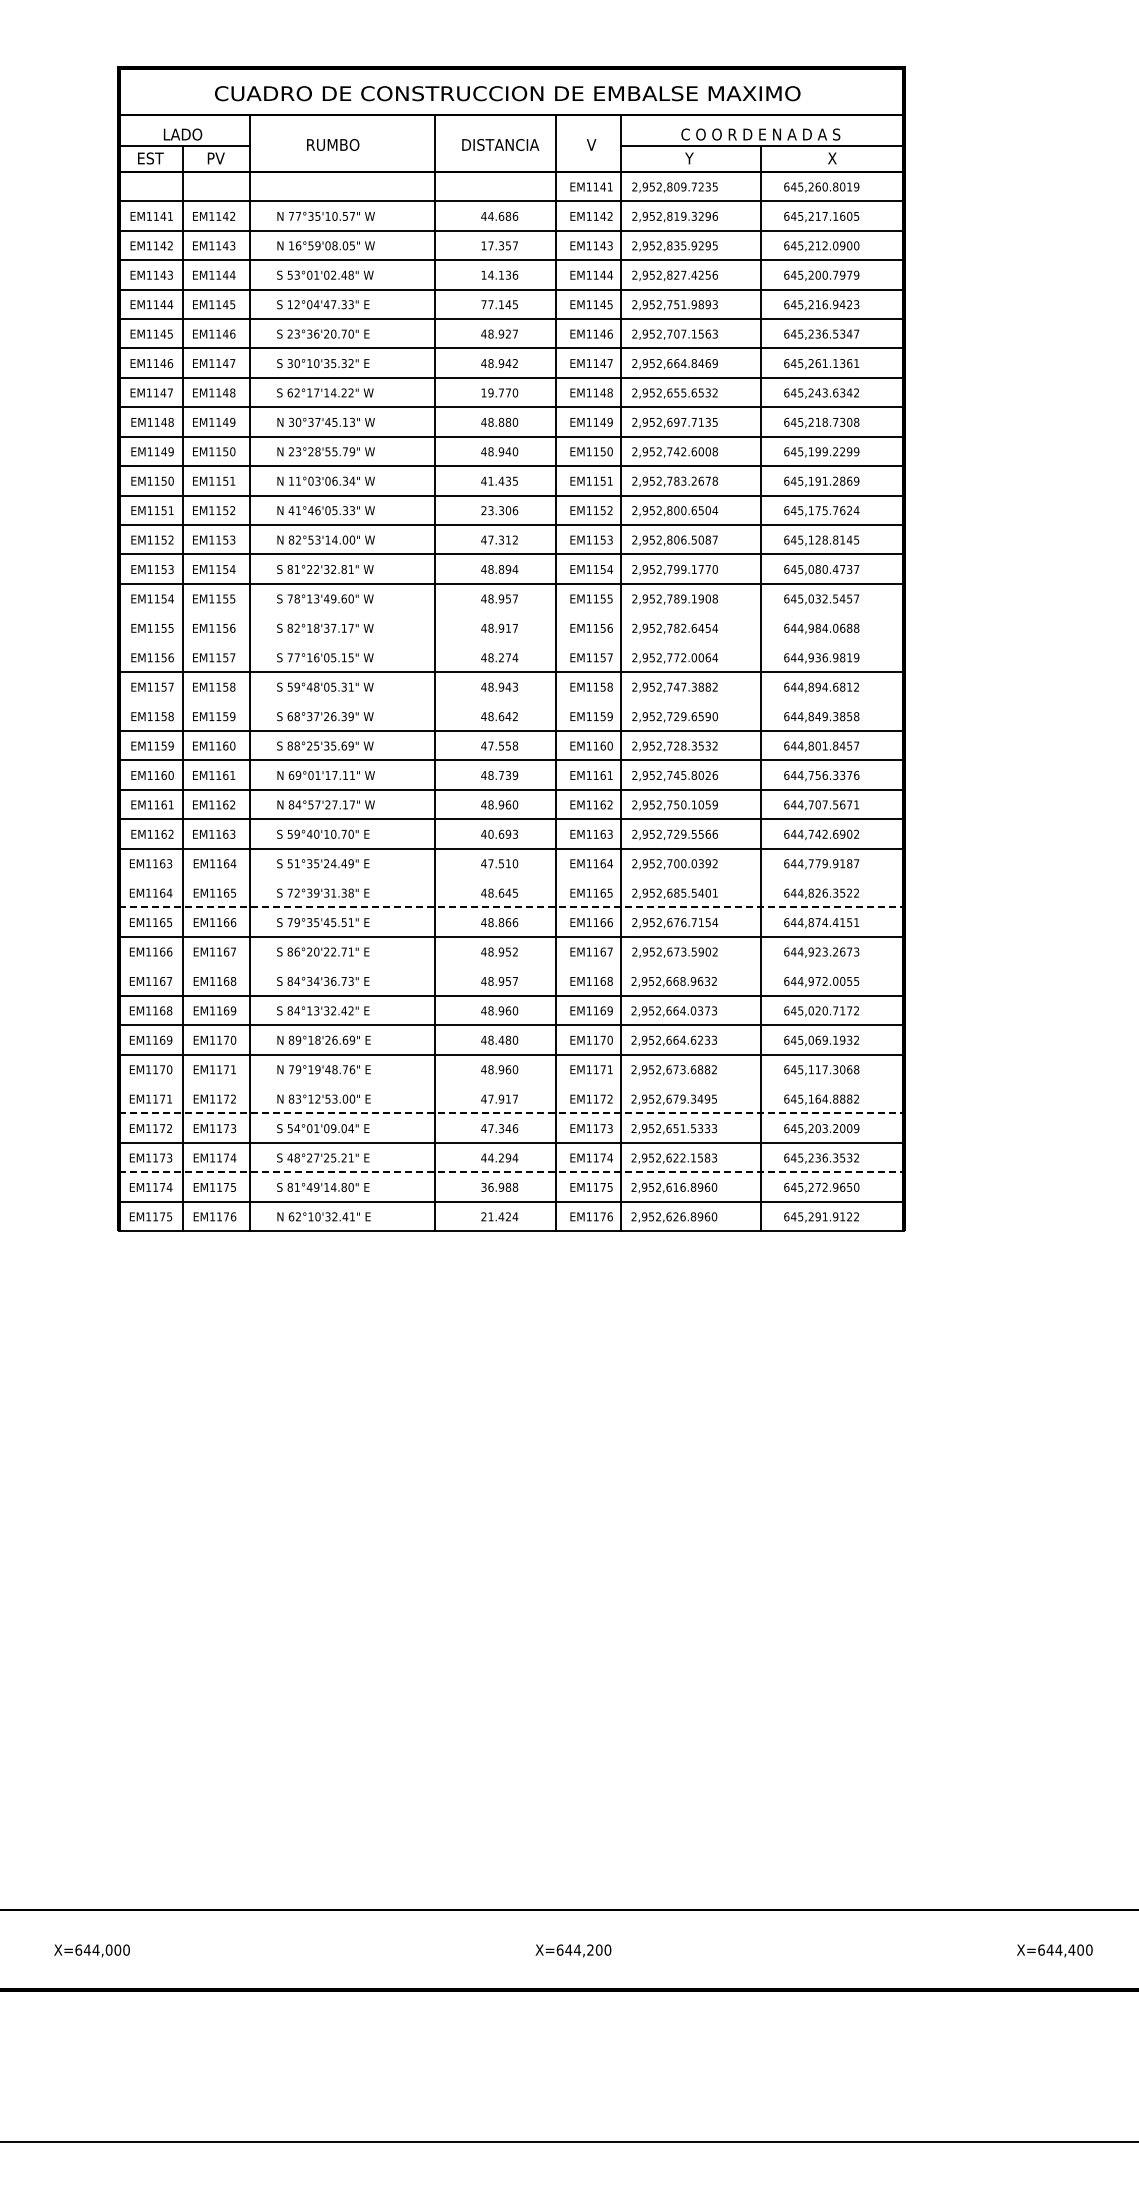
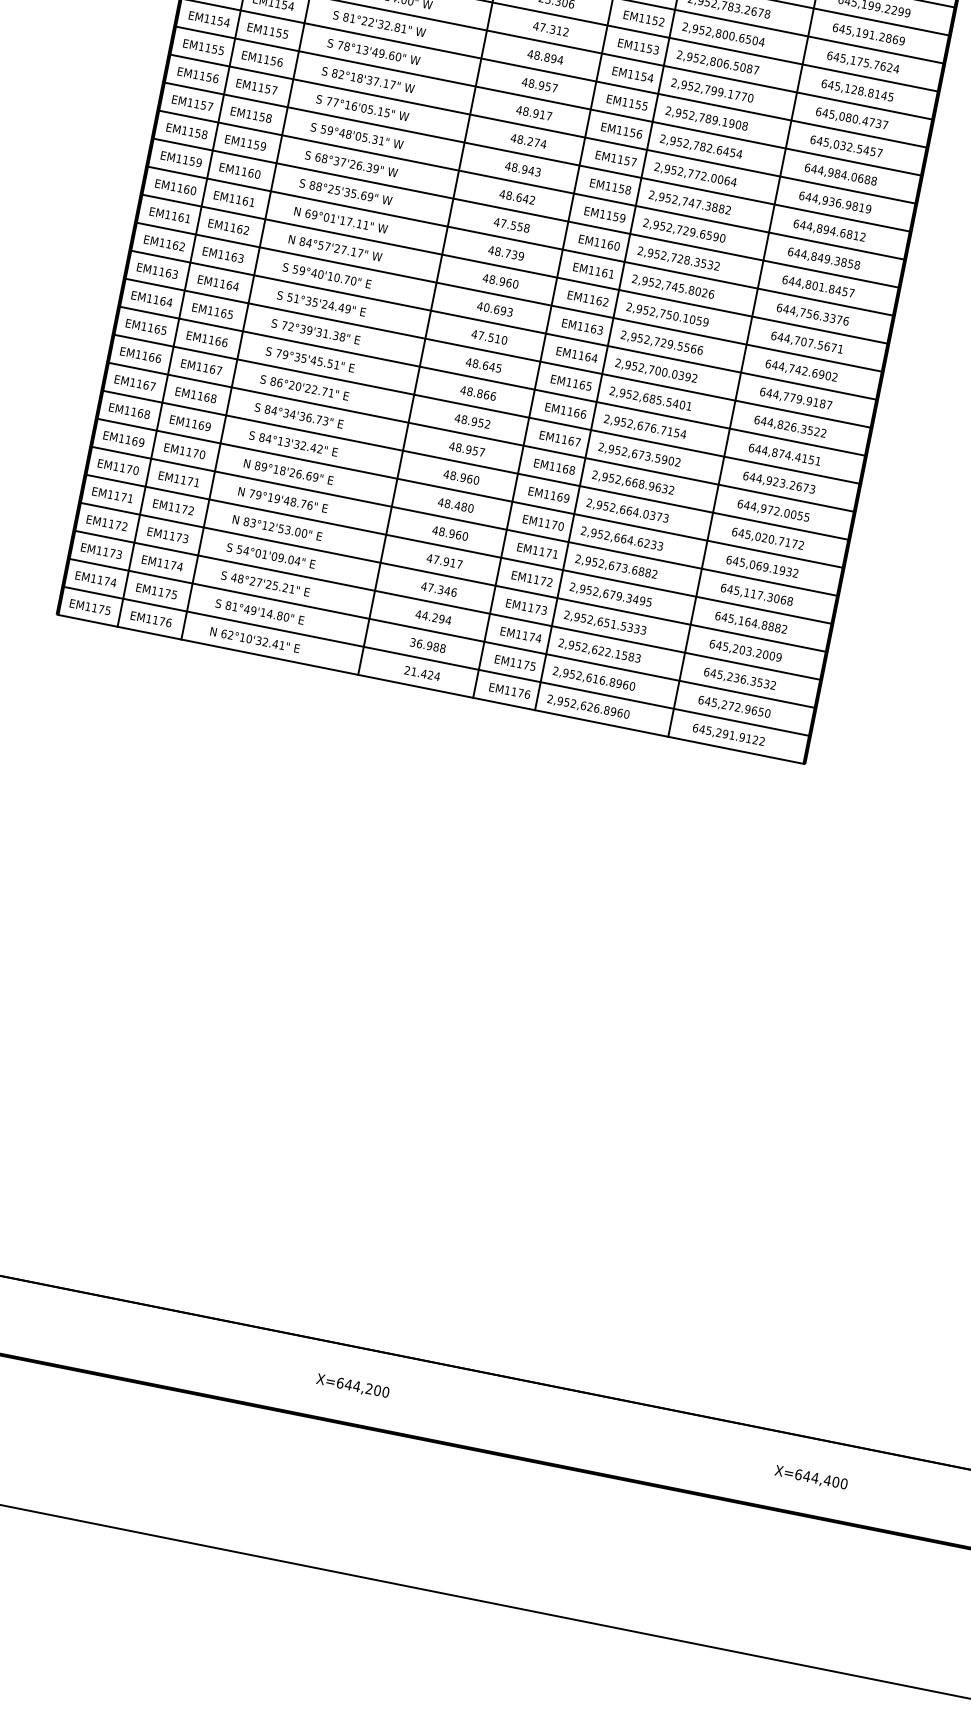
line: (511, 613) -> (548, 101), added
line: (511, 642) -> (542, 128), added
line: (511, 701) -> (531, 185), added
line: (511, 878) -> (497, 353), added
line: (512, 907) -> (493, 381), dashed -> solid
line: (511, 966) -> (481, 437), added
line: (511, 1084) -> (458, 549), added
line: (512, 1113) -> (454, 577), dashed -> solid
line: (512, 1172) -> (442, 633), dashed -> solid

